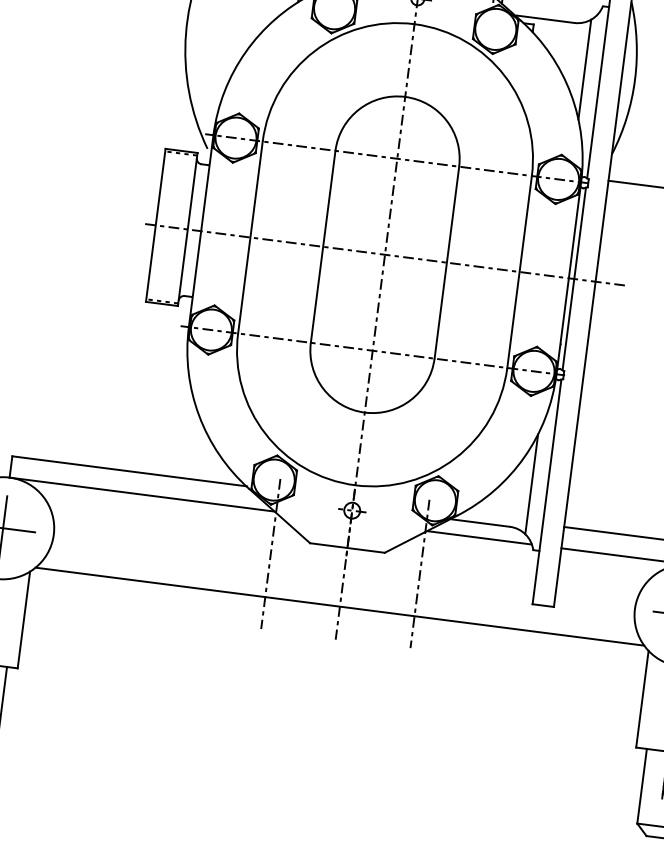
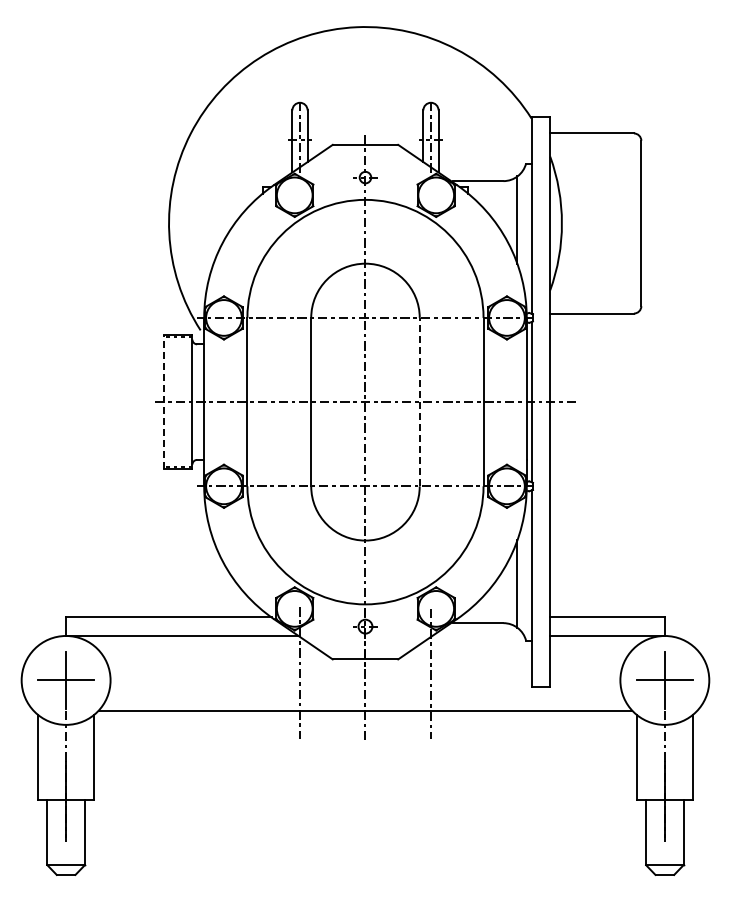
line: (156, 224) -> (164, 401), solid -> dashed
line: (446, 261) -> (419, 401), solid -> dashed
line: (479, 538) -> (478, 636), removed

